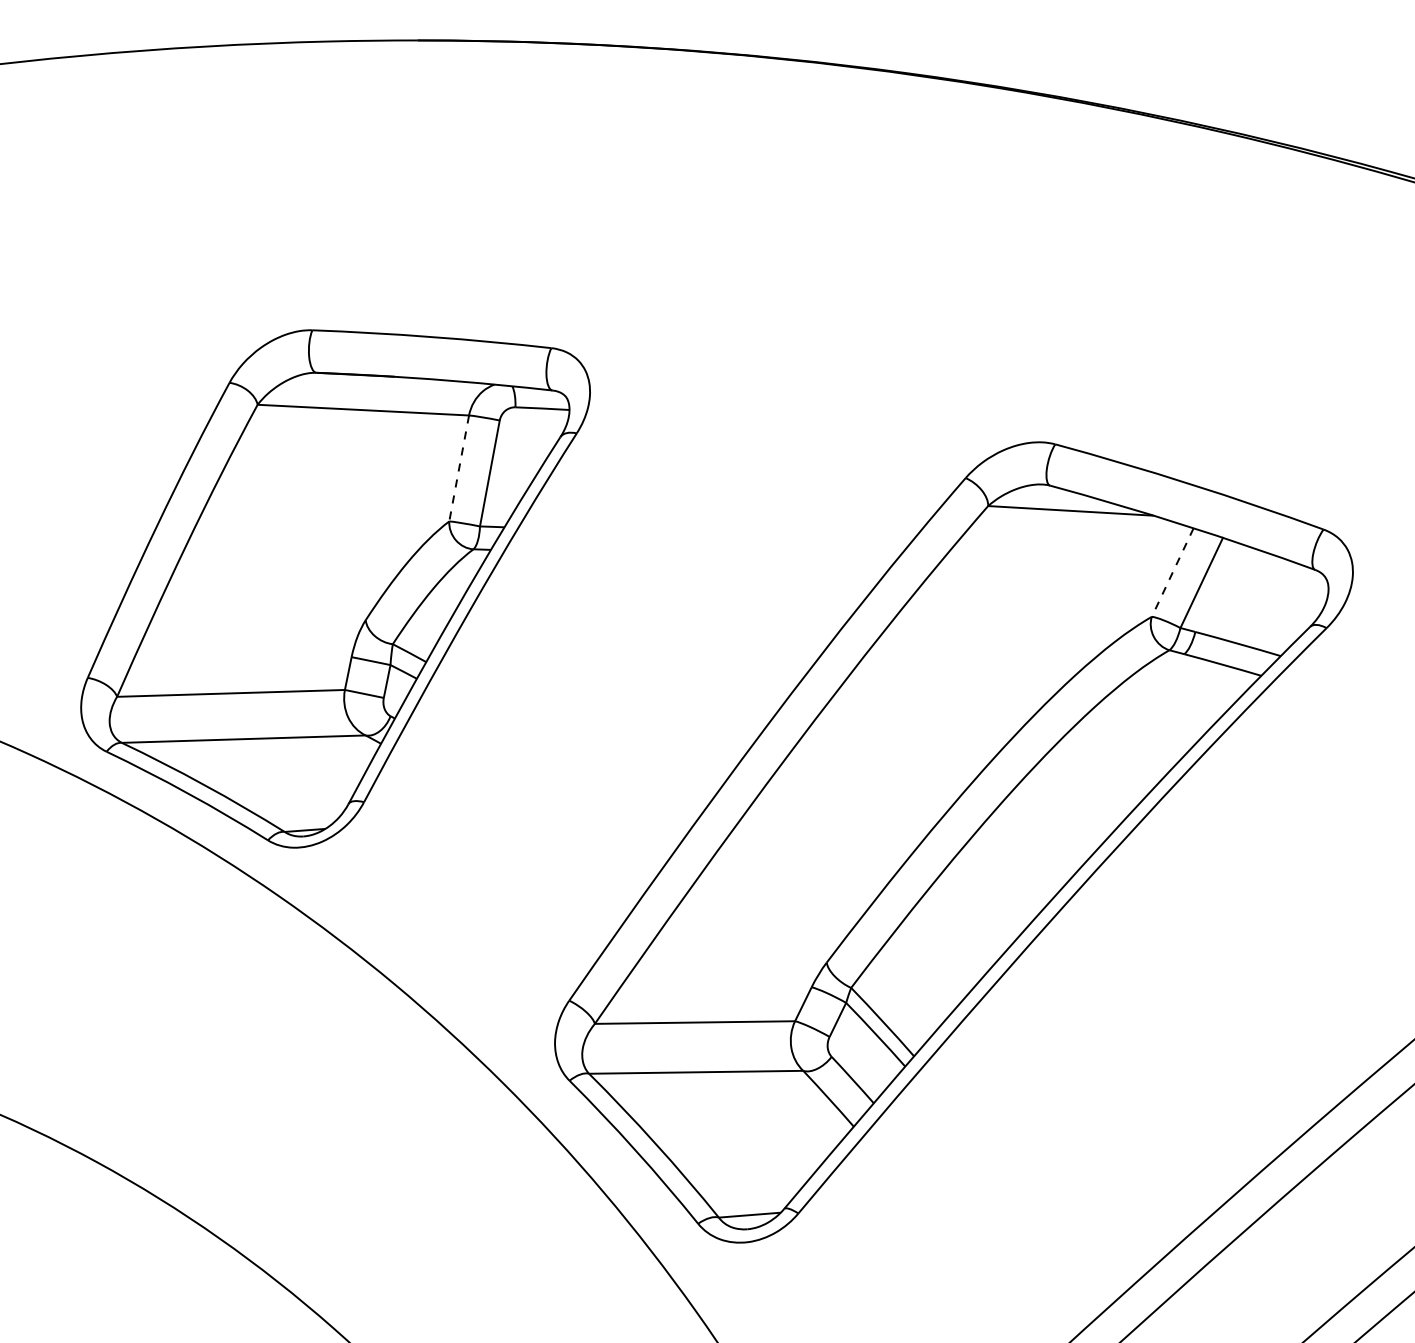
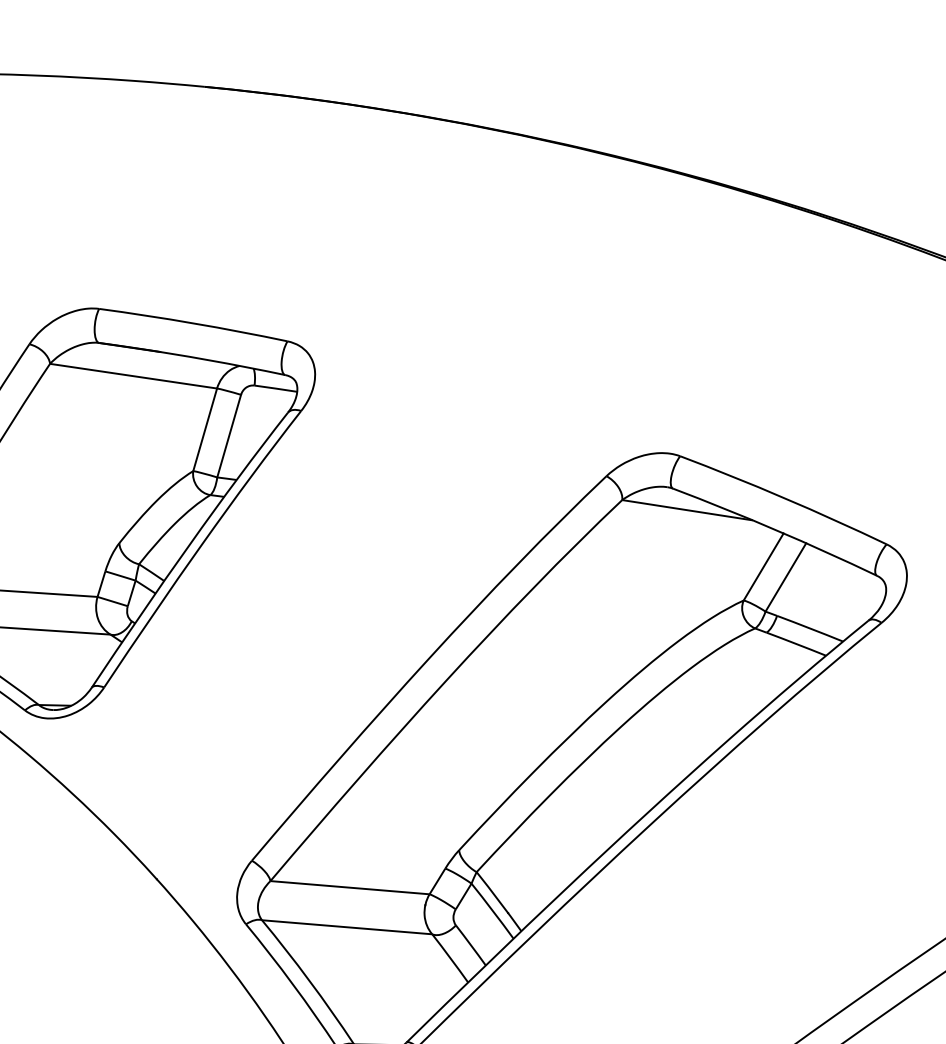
line: (459, 468) -> (205, 429), dashed -> solid
line: (1172, 572) -> (763, 566), dashed -> solid

